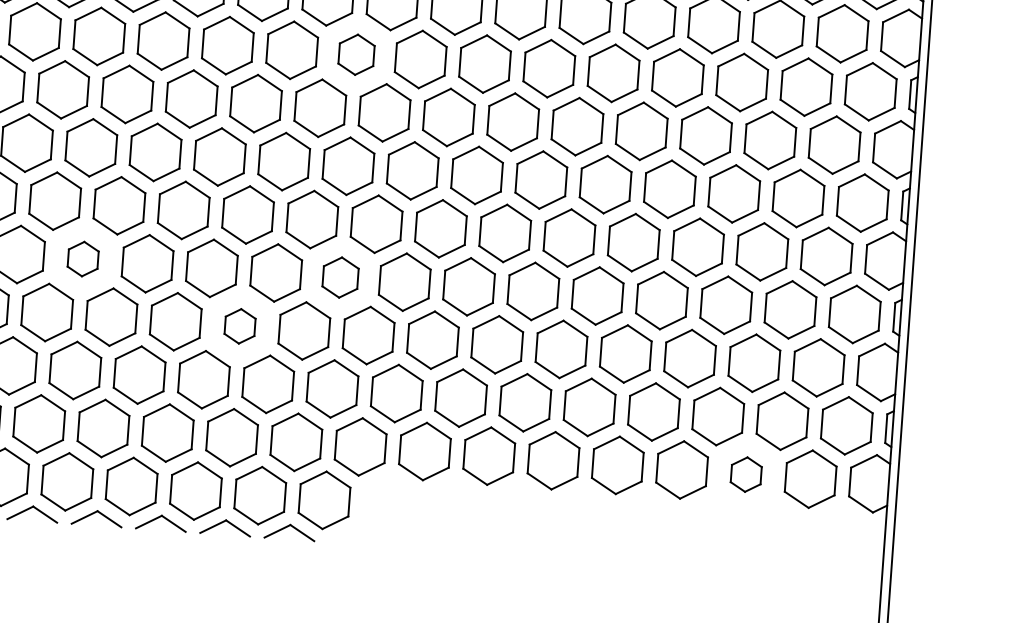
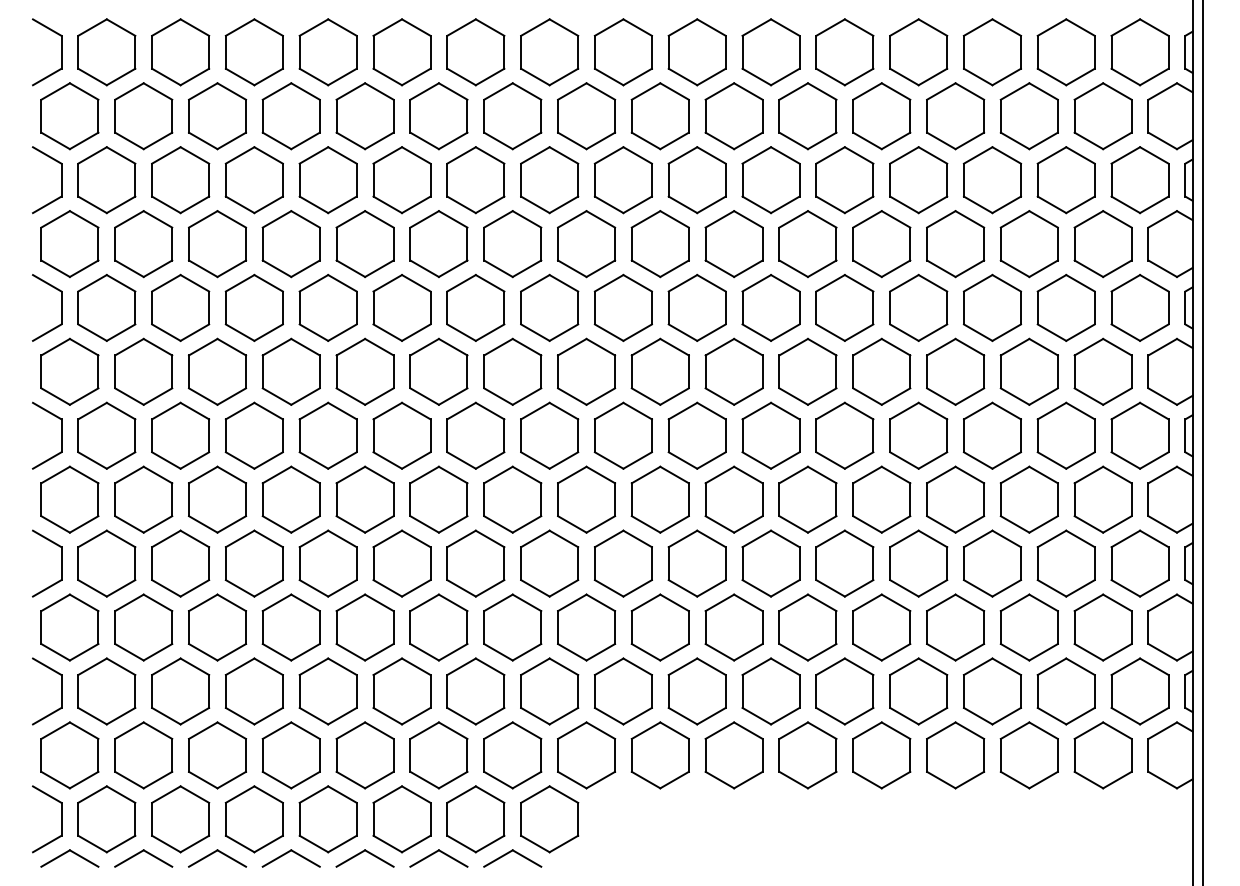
part: (356, 54) -> (549, 307), size x1.43
part: (82, 259) -> (253, 563), size x1.67
part: (340, 277) -> (549, 563), size x1.43
part: (239, 326) -> (438, 627), size x1.67
part: (745, 474) -> (1028, 755), size x1.67

